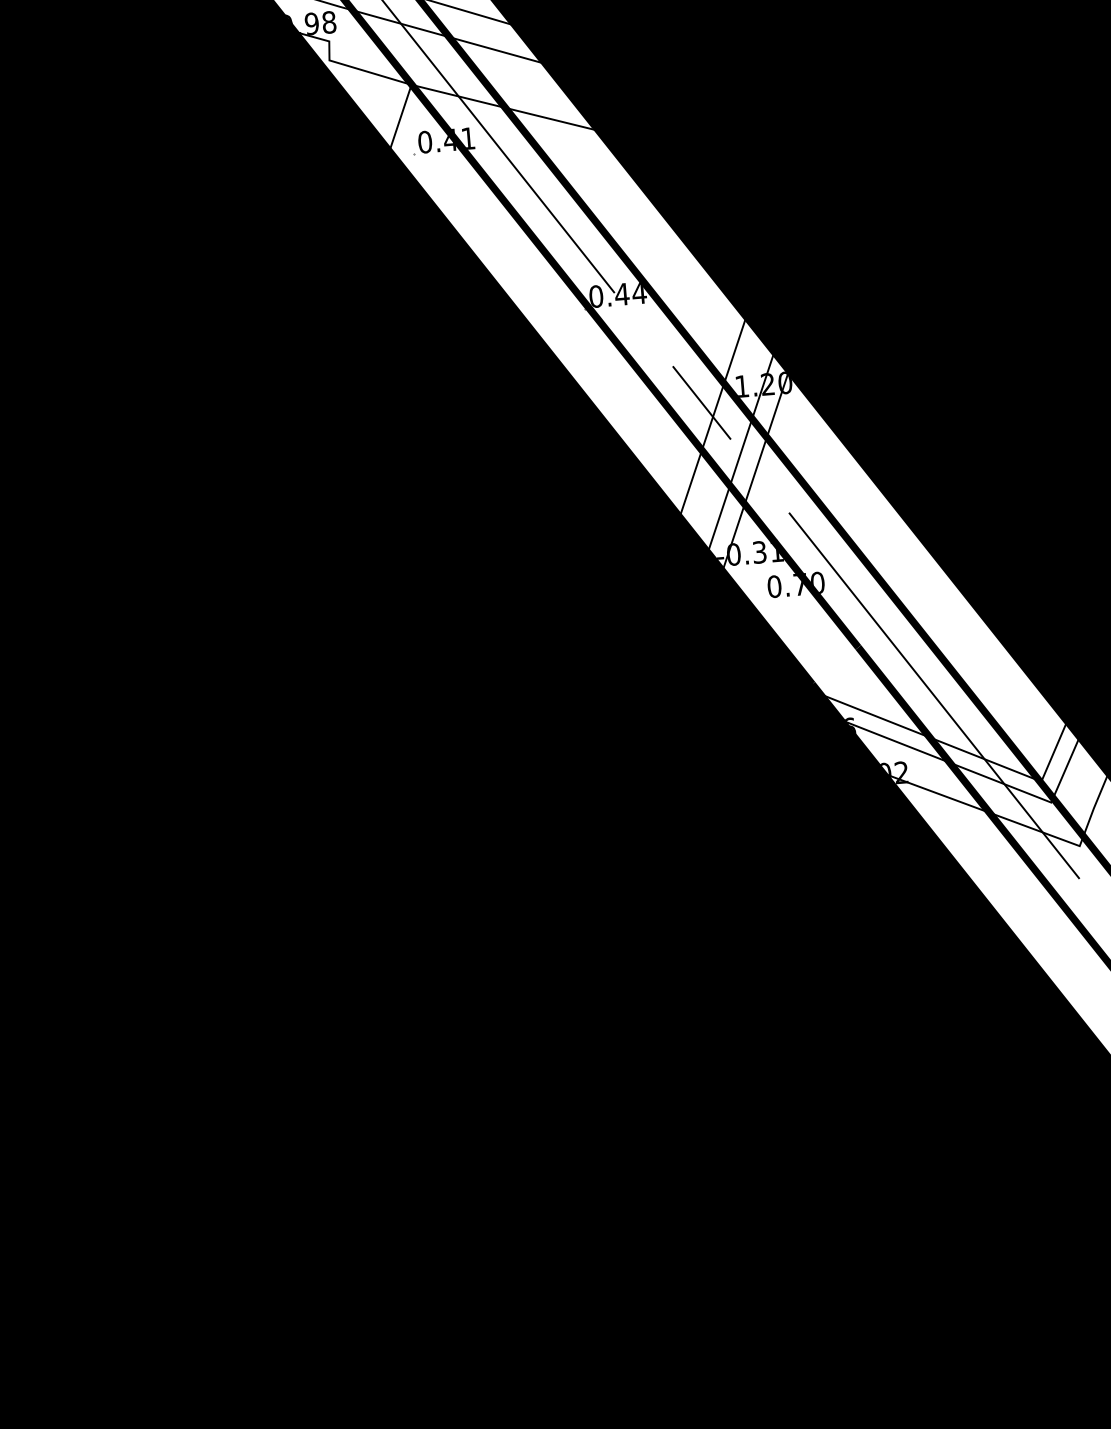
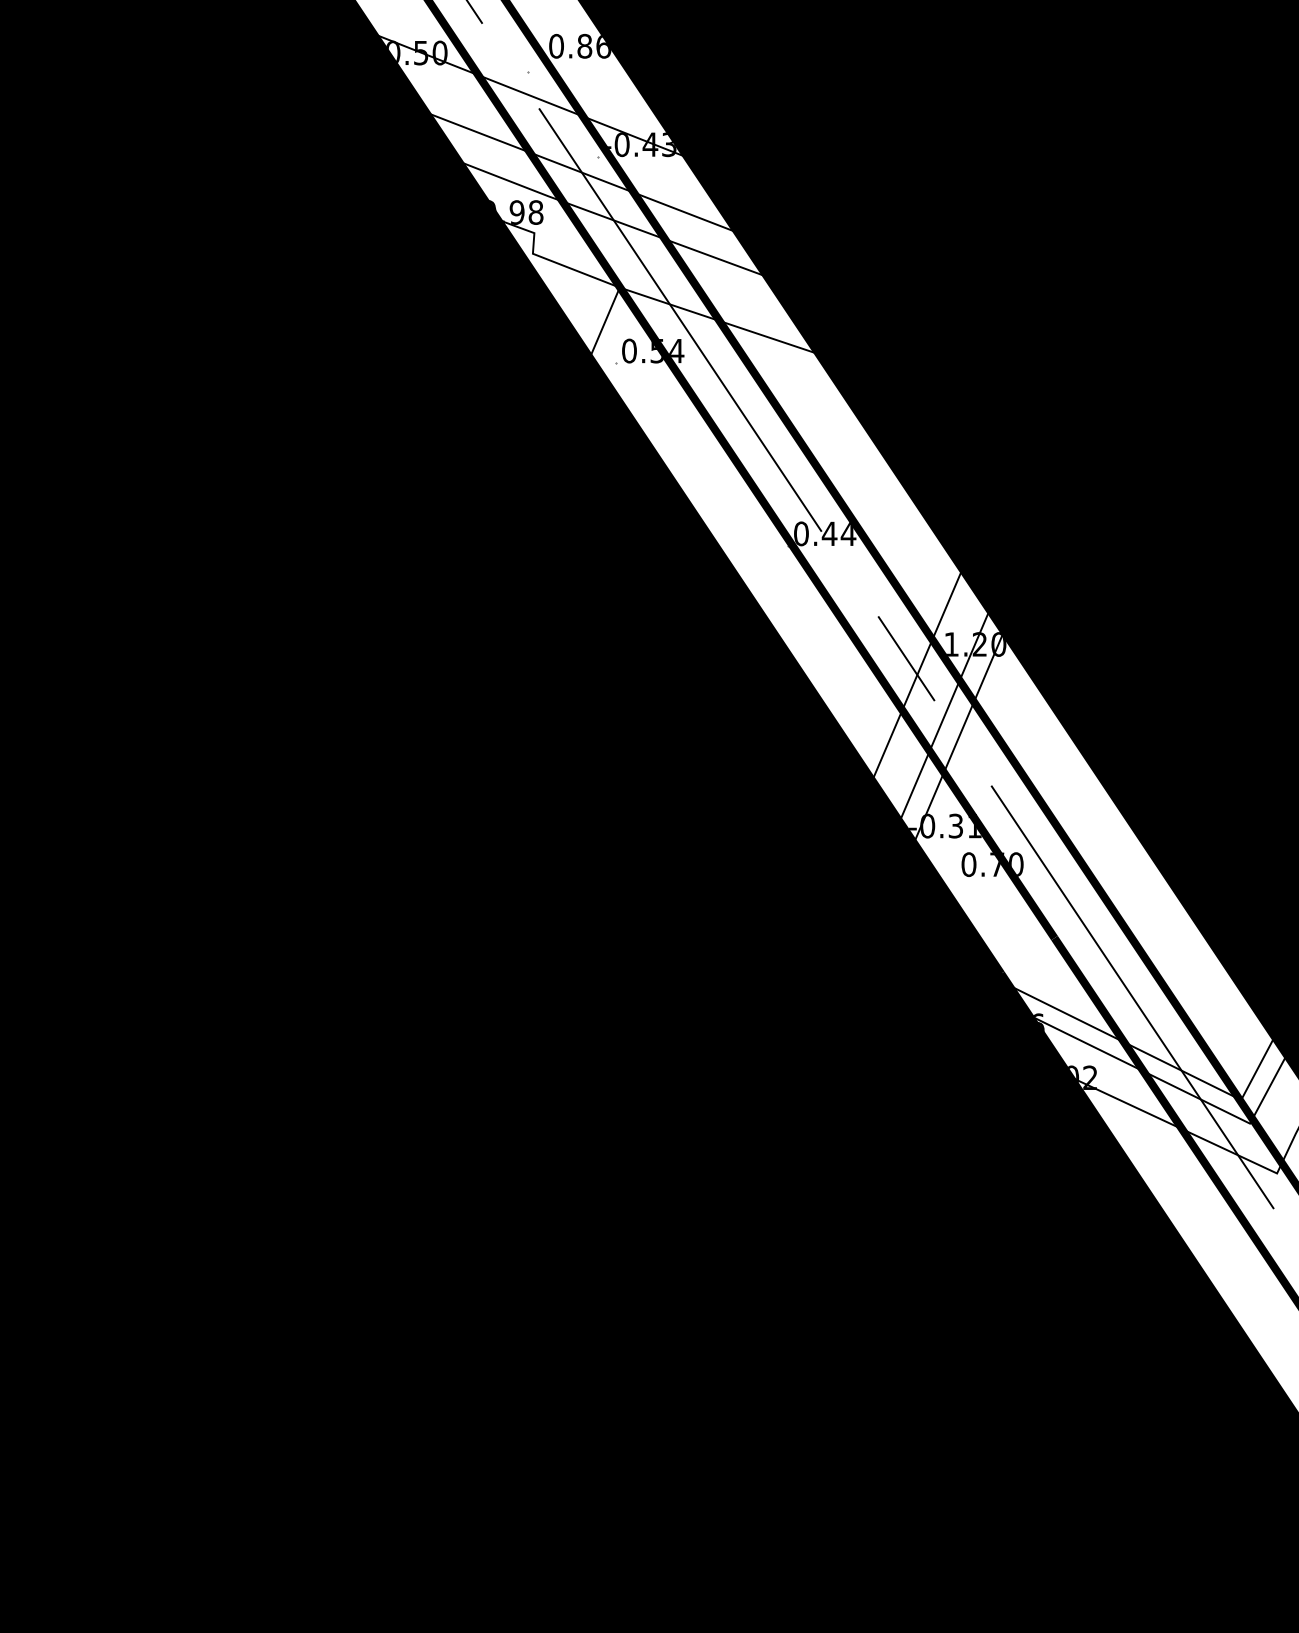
text: (459, 139) -> (666, 351), 0.41 -> 0.54

